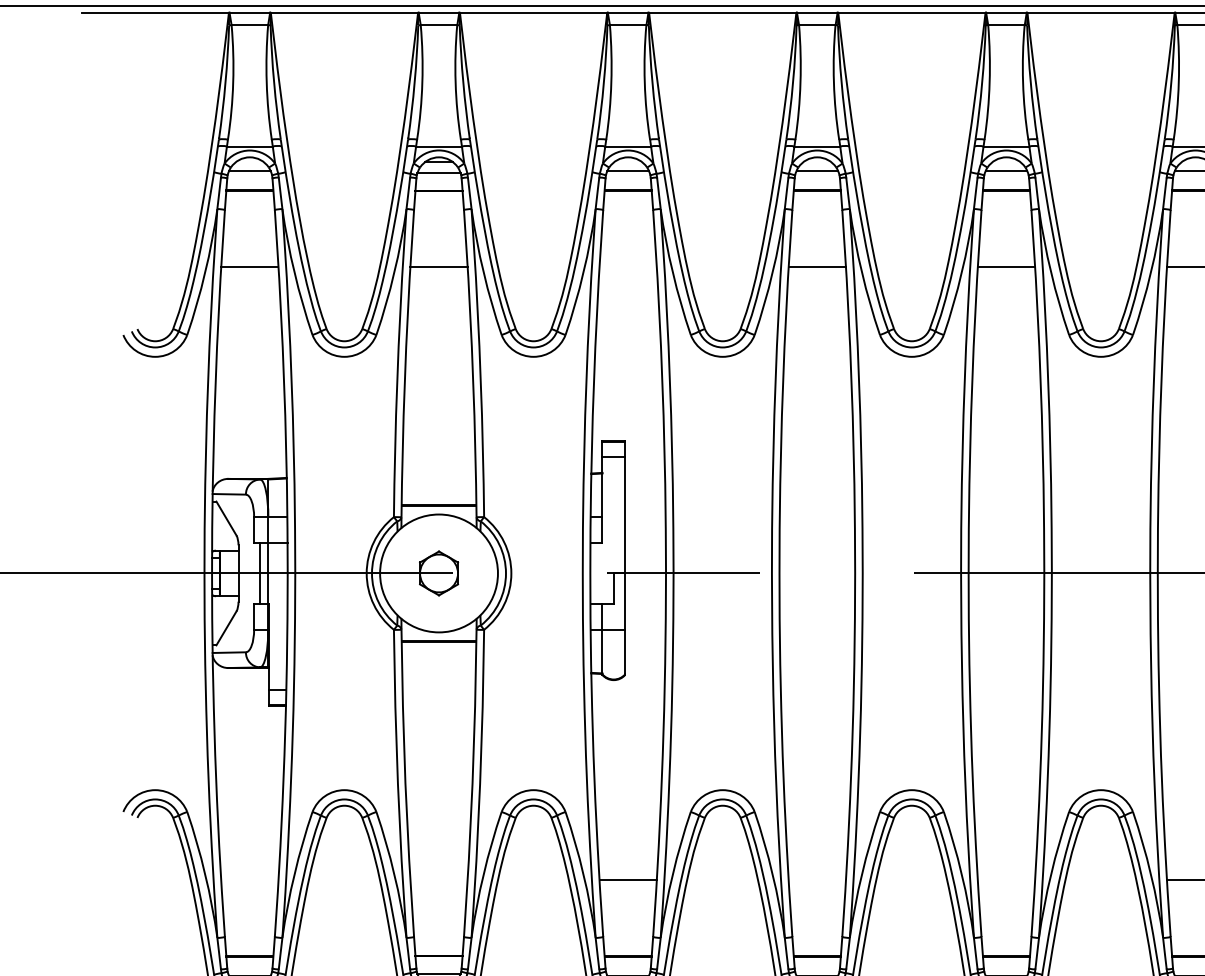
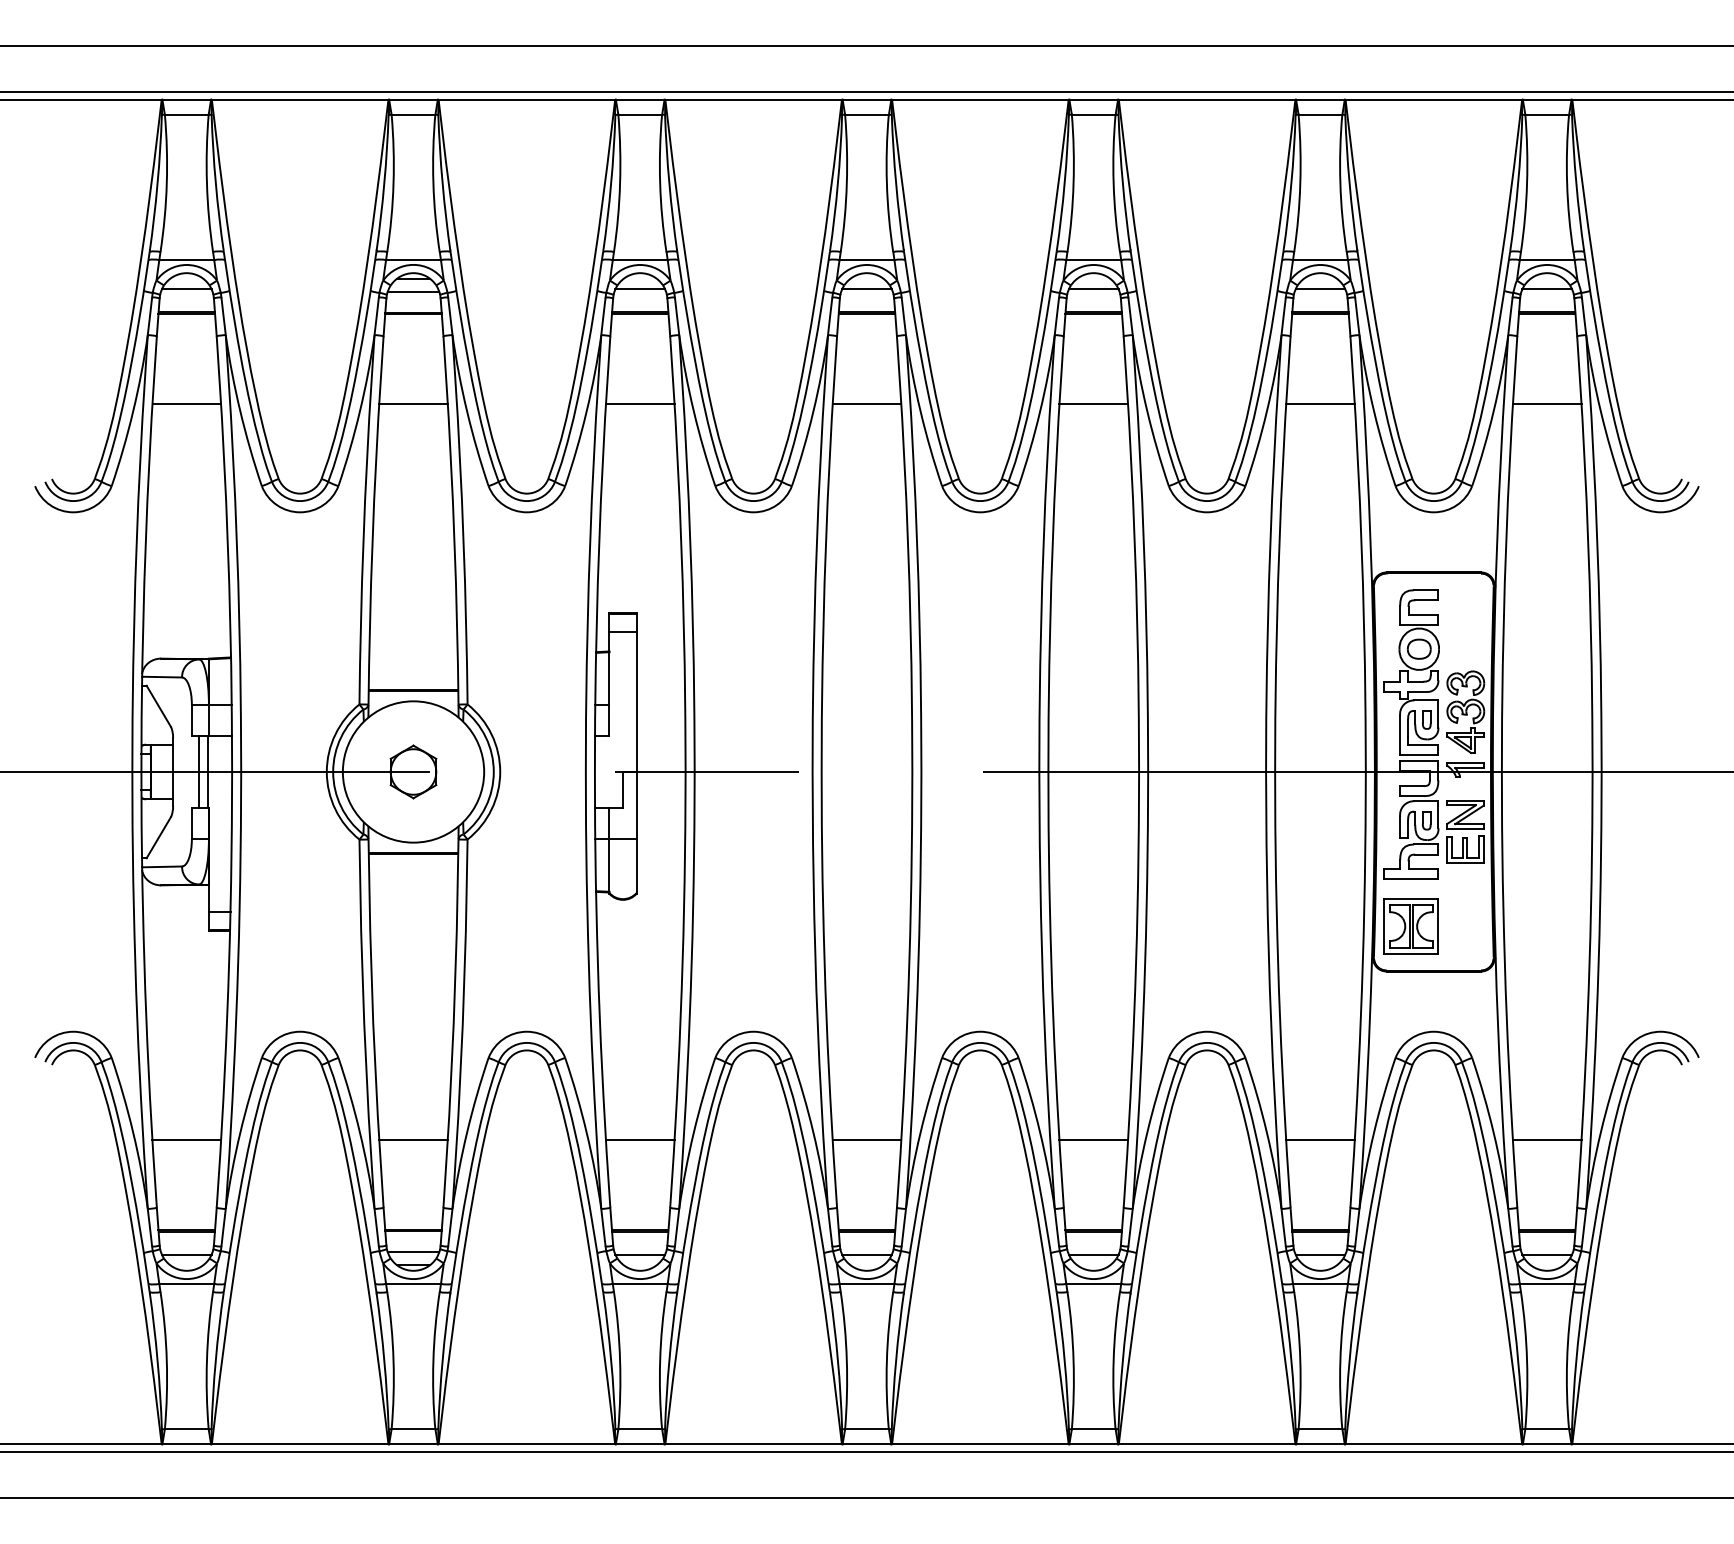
line: (627, 266) -> (639, 404), added
line: (249, 880) -> (186, 1139), added
line: (439, 880) -> (413, 1139), added
line: (816, 880) -> (866, 1139), added
line: (1006, 880) -> (1093, 1139), added

